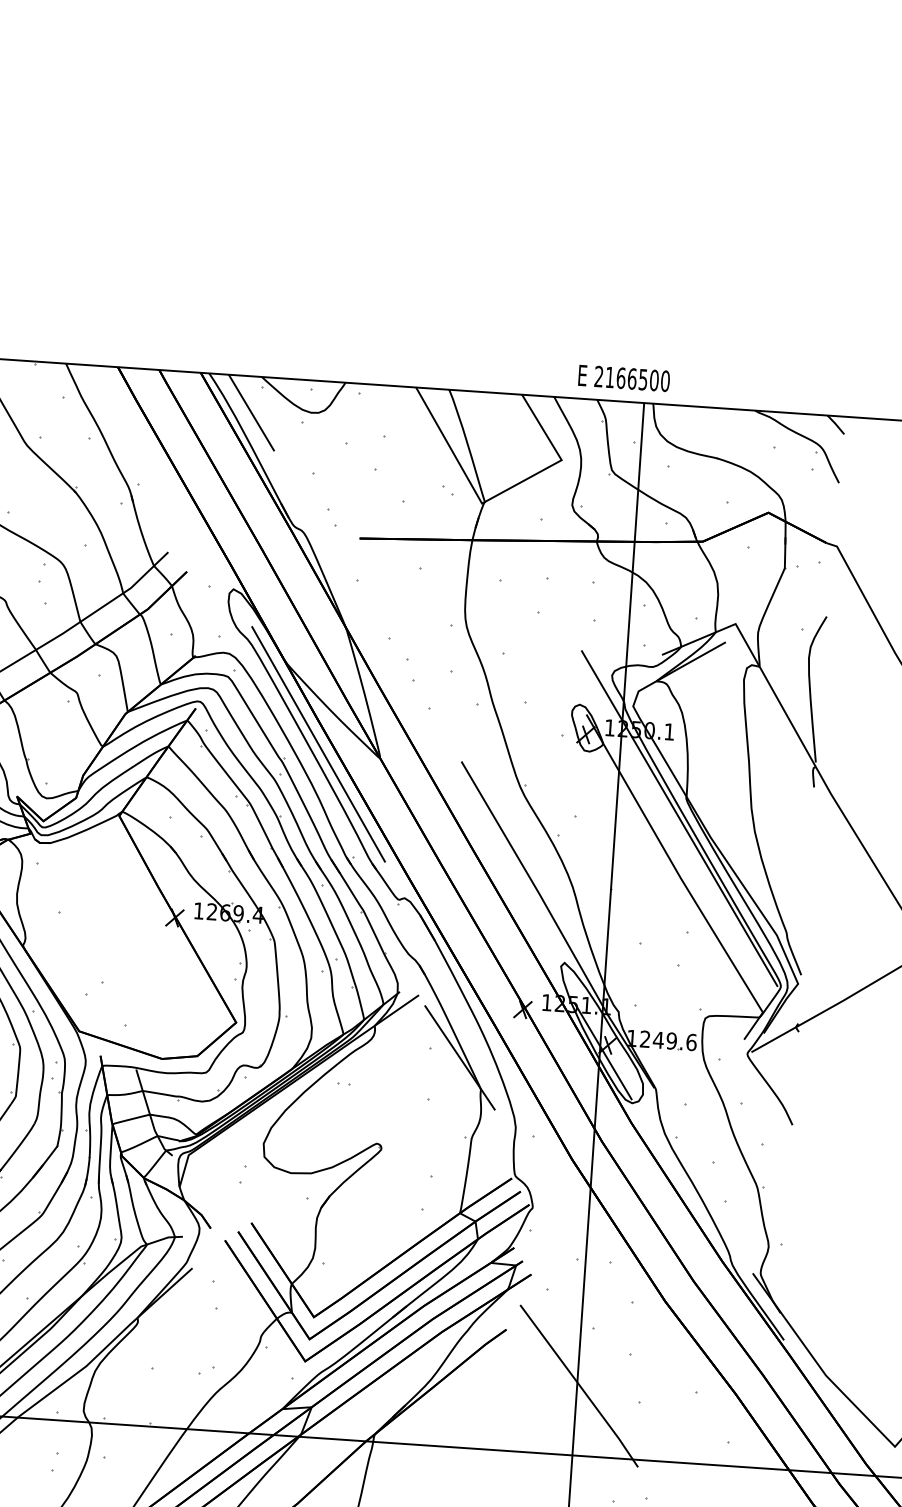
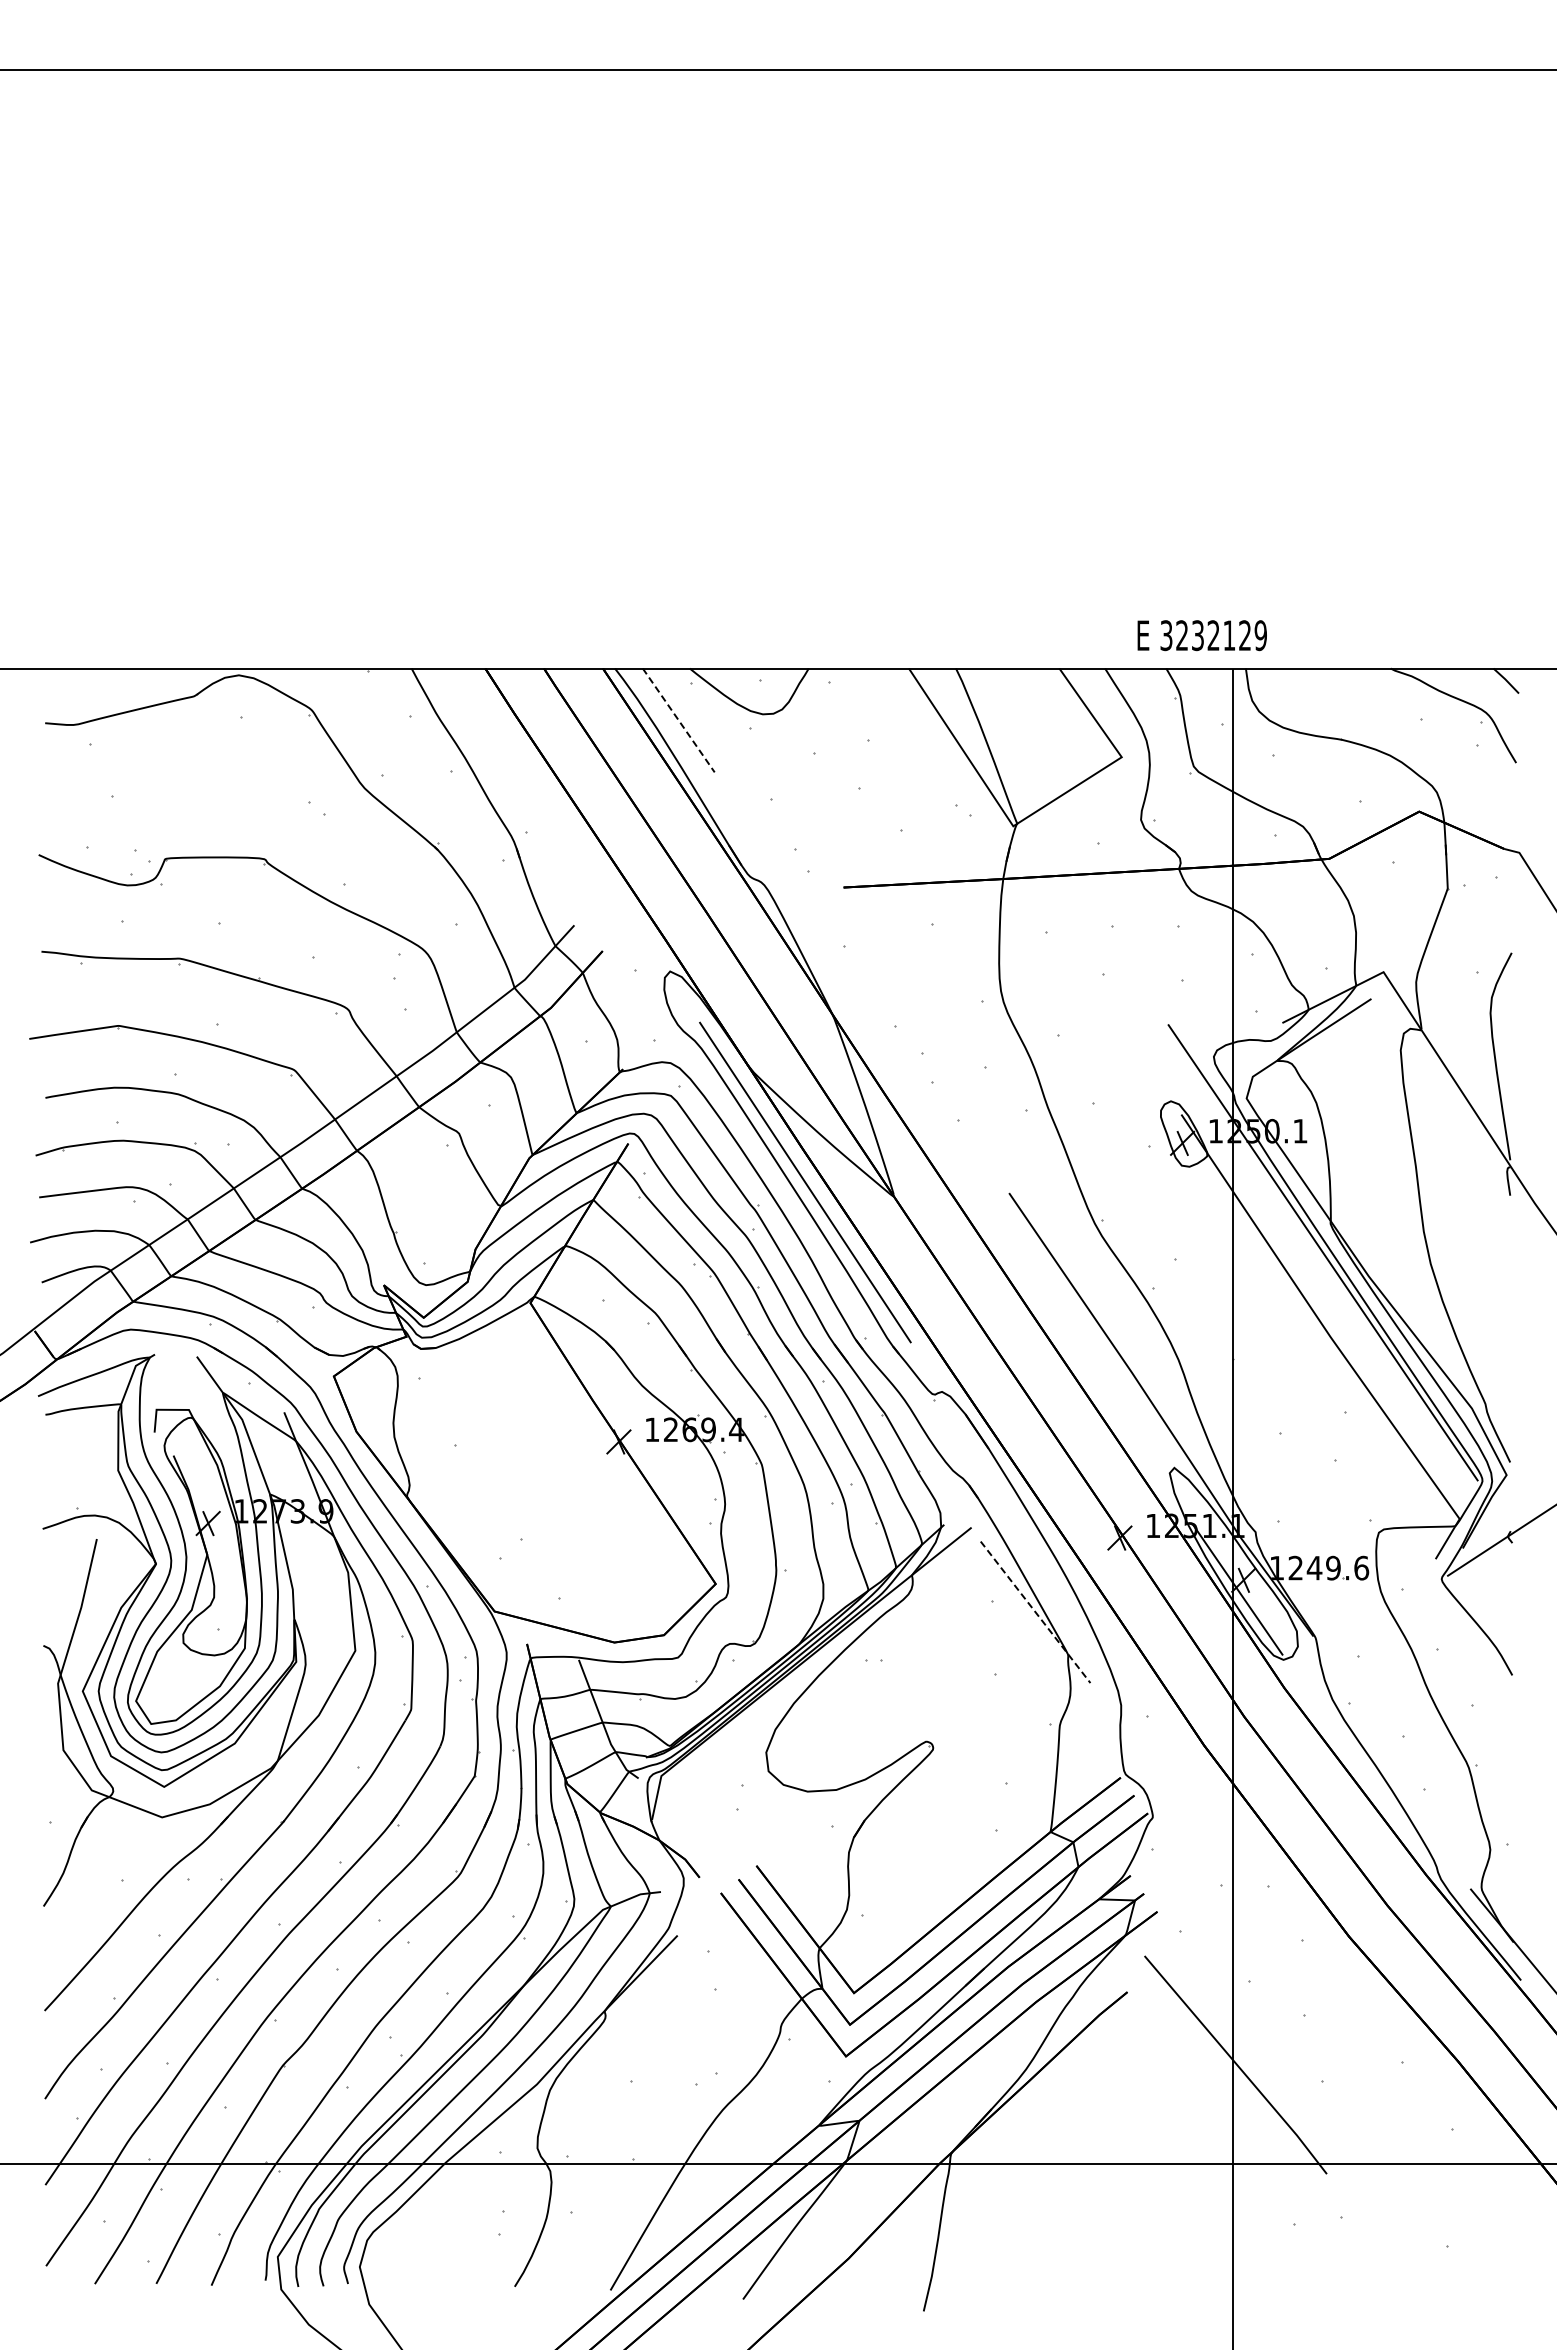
text: (632, 378) -> (1213, 635), 2166500 -> 3232129
line: (252, 413) -> (679, 720), solid -> dashed
line: (459, 1058) -> (1035, 1612), solid -> dashed

